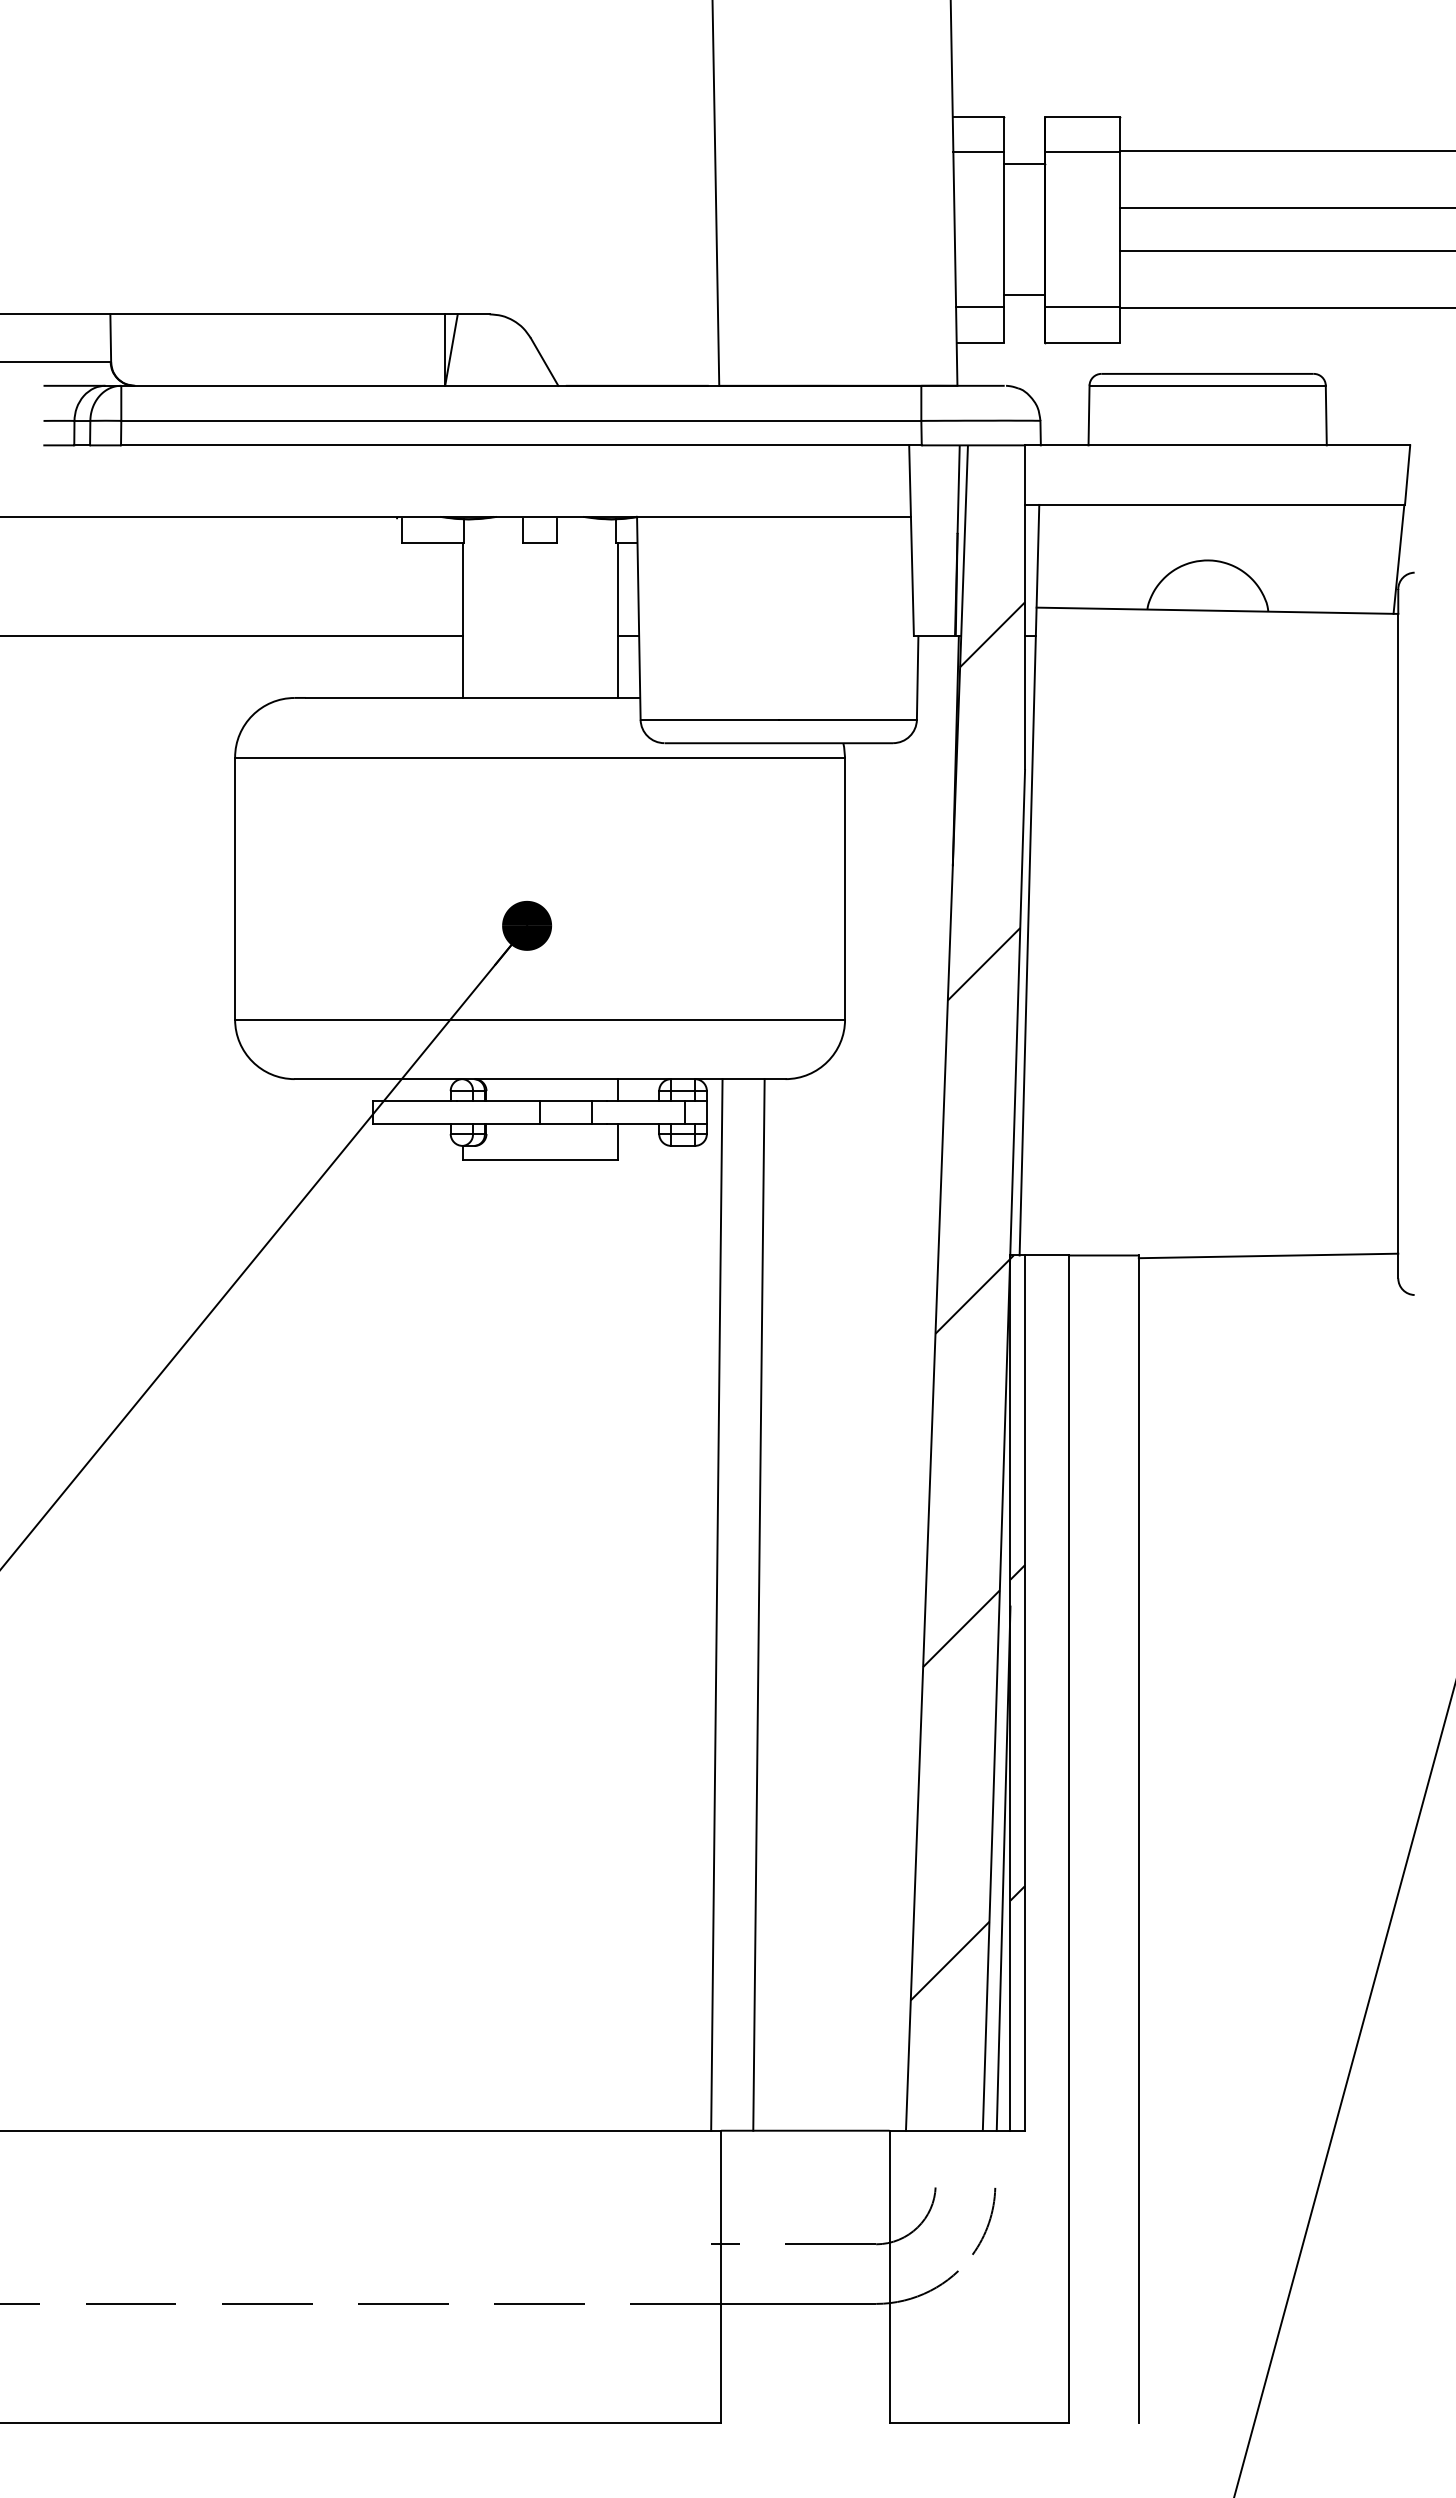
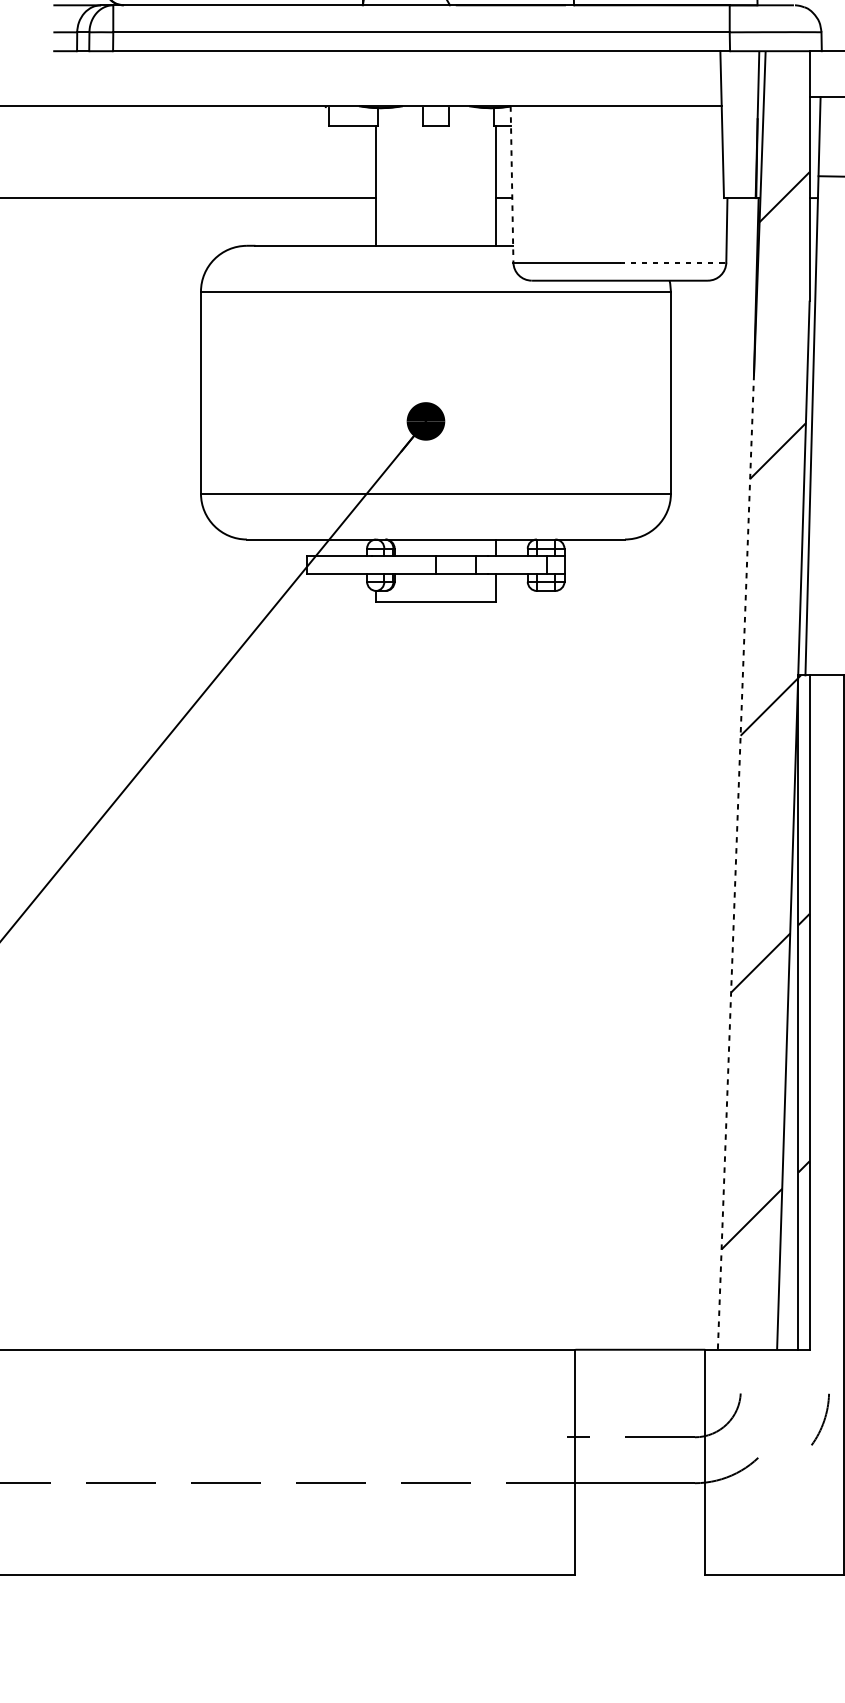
line: (638, 618) -> (511, 184), solid -> dashed
line: (848, 719) -> (673, 262), solid -> dashed
line: (929, 1498) -> (736, 862), solid -> dashed
line: (716, 1604) -> (571, 944), removed
line: (758, 1604) -> (604, 944), removed
line: (1003, 1868) -> (793, 1147), removed
arc: (987, 2223) -> (823, 1421), moved

